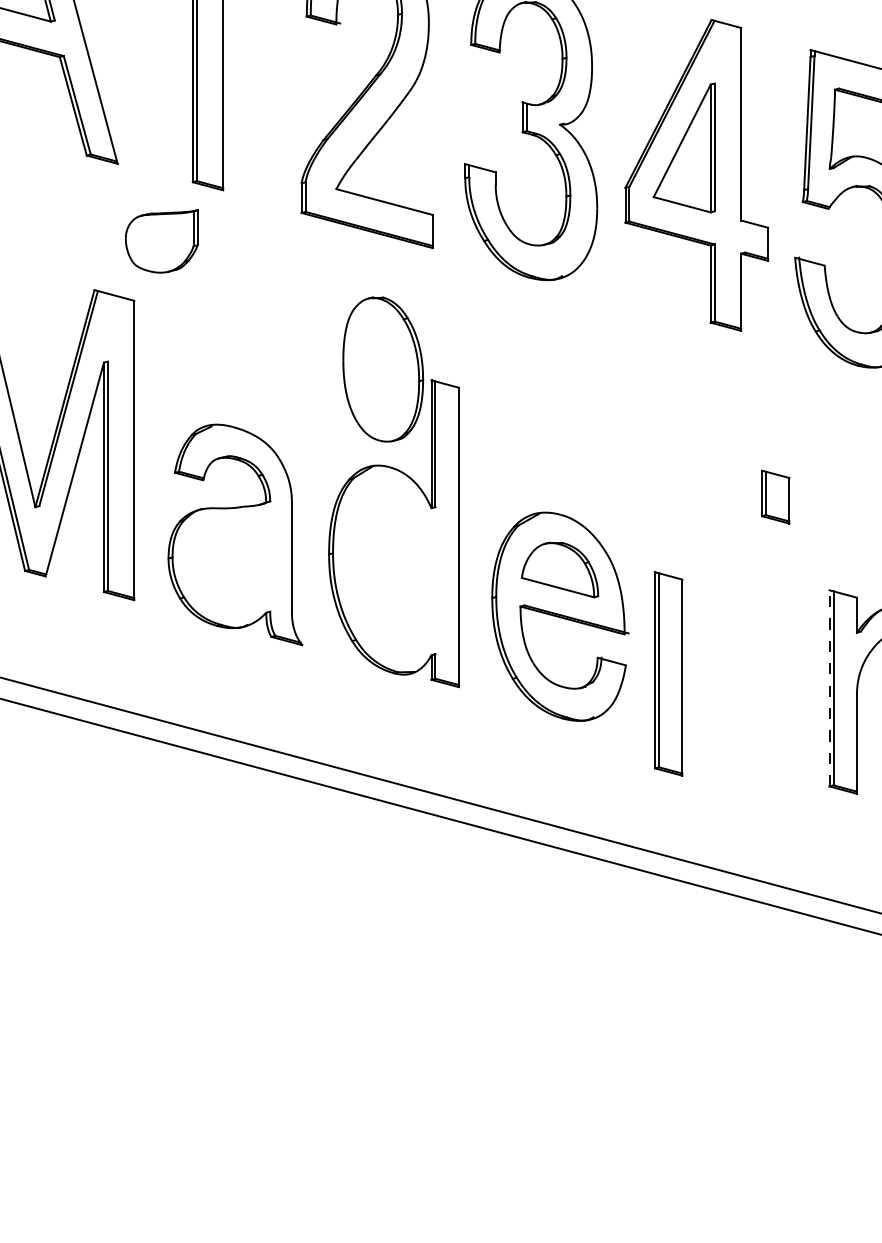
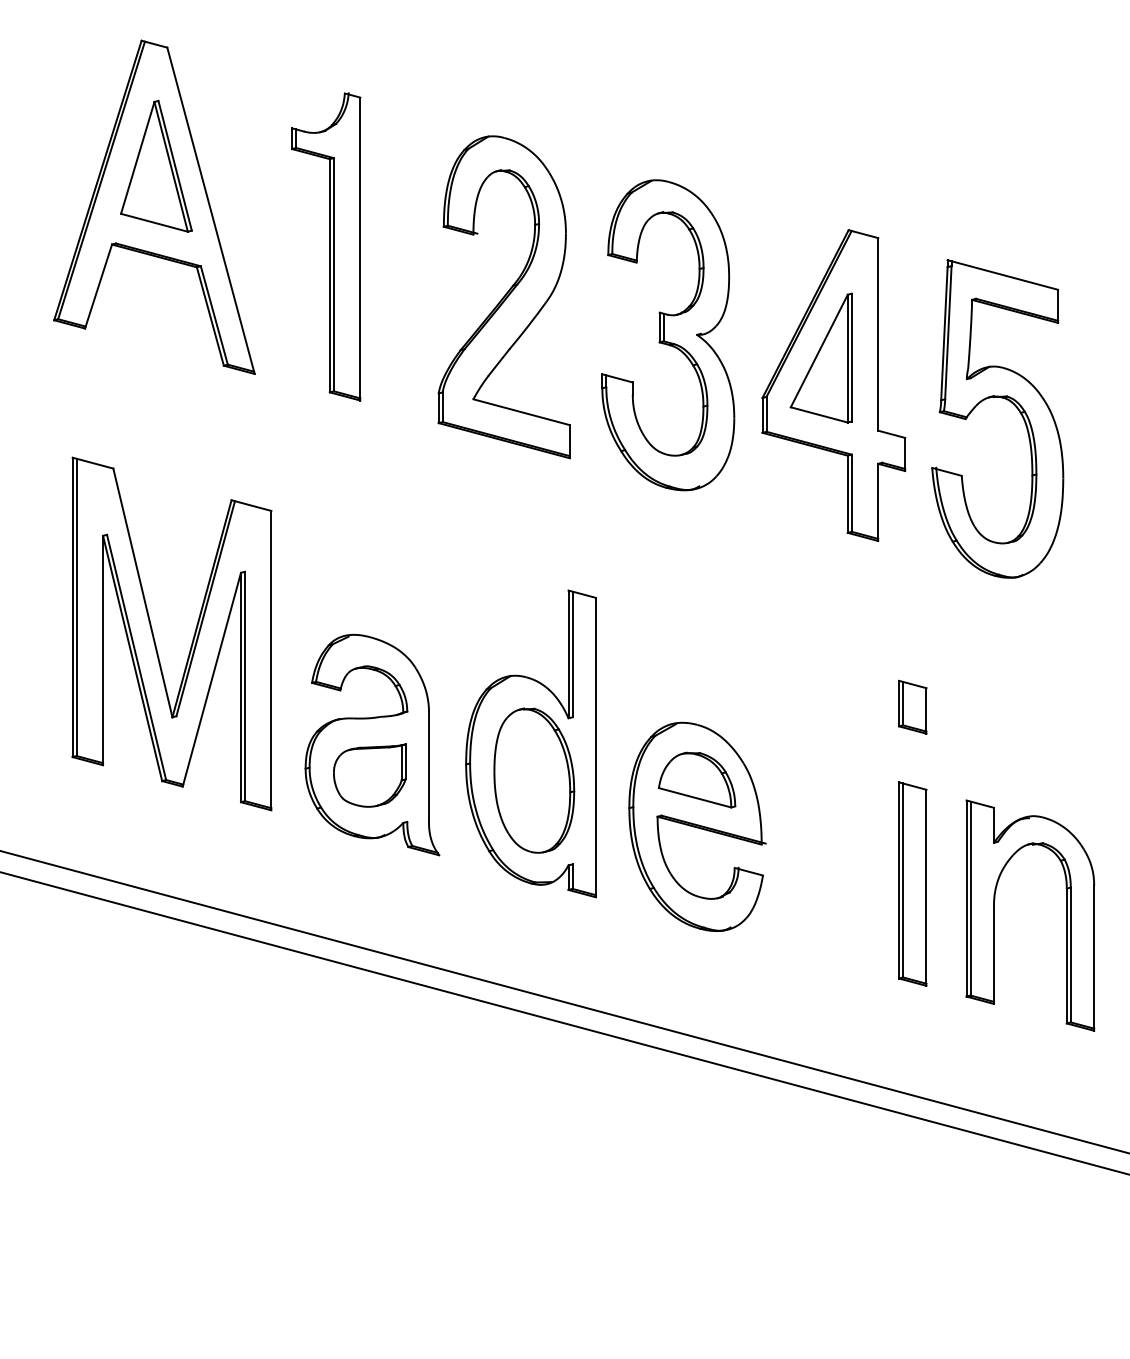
part: (161, 241) -> (369, 775), moved
part: (383, 369) -> (534, 780), moved
part: (668, 673) -> (912, 883), moved
line: (829, 688) -> (966, 898), dashed -> solid

